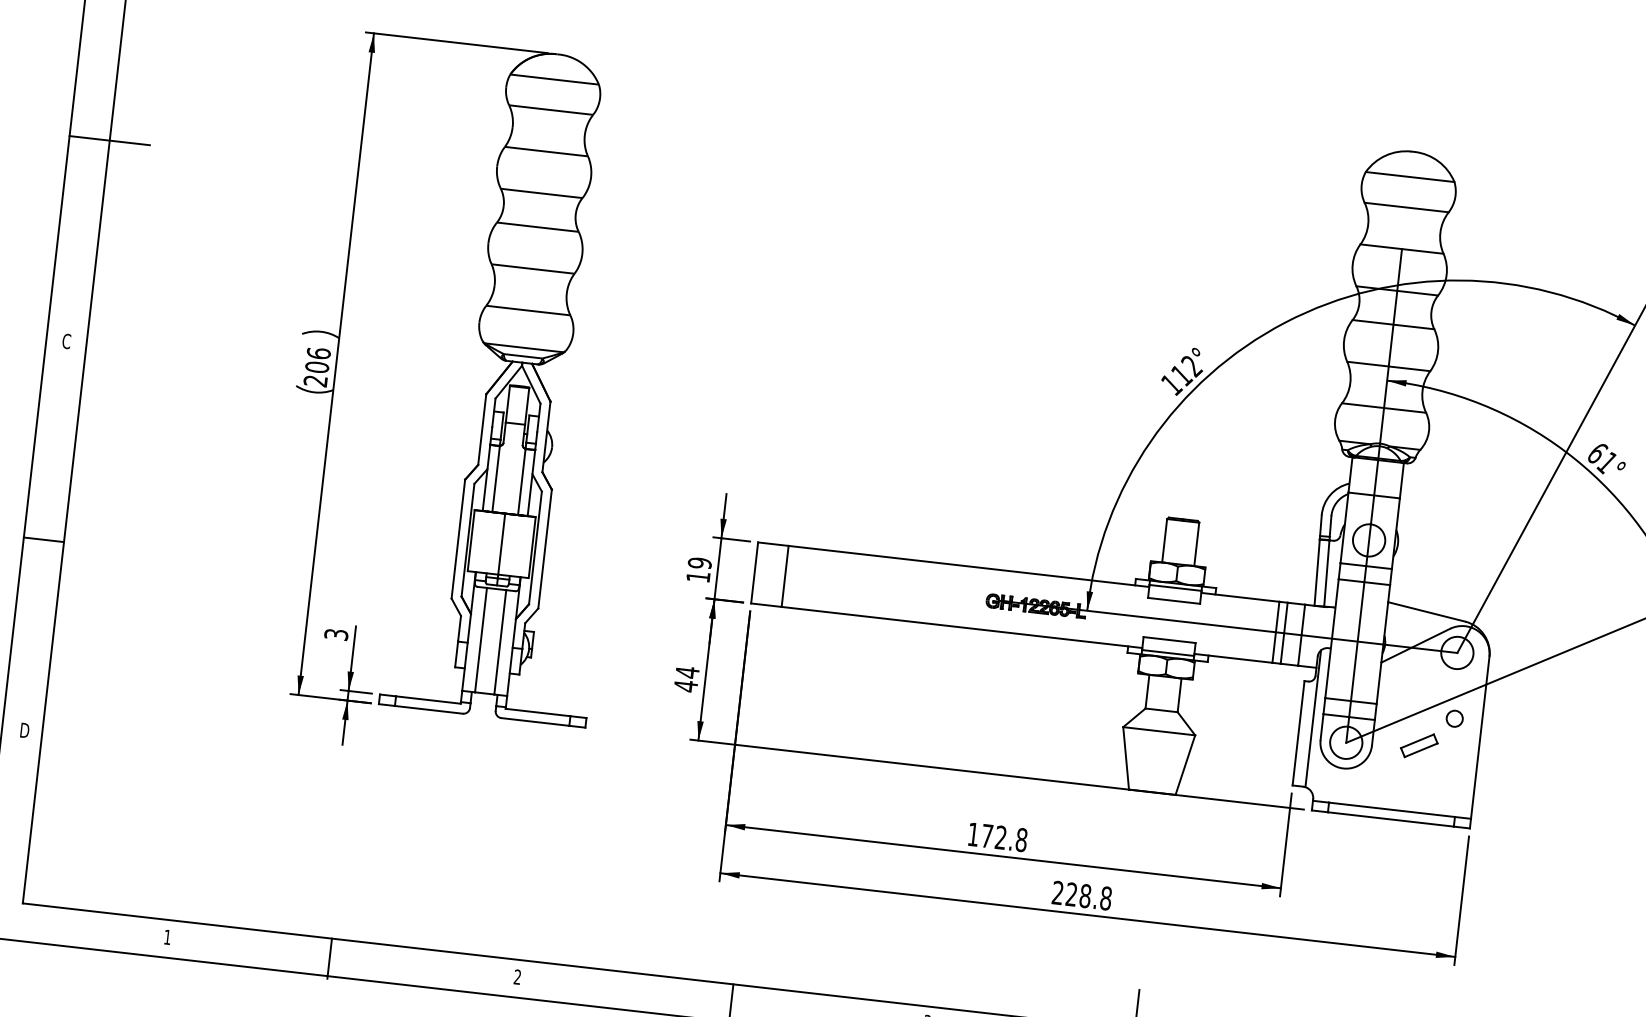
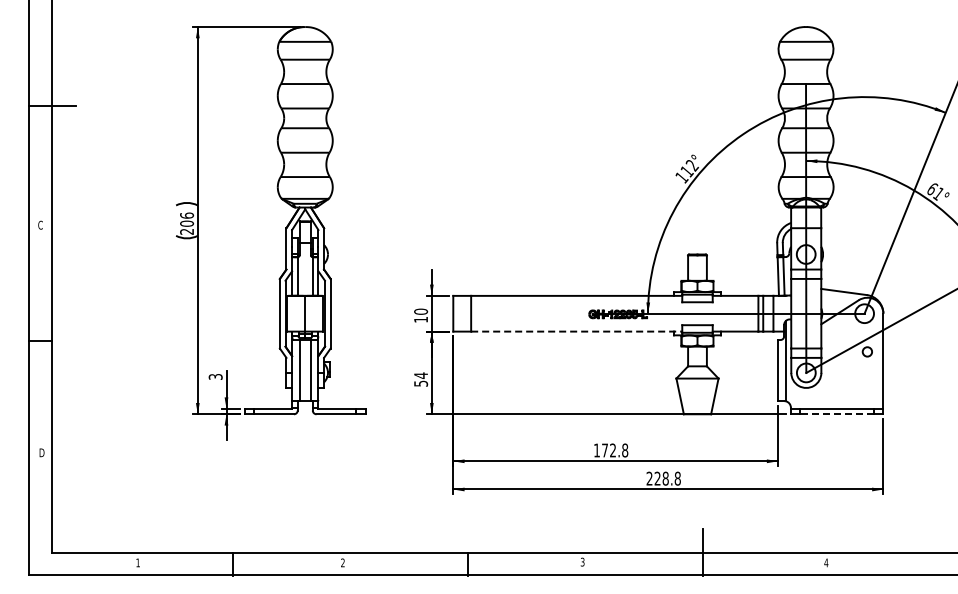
text: (700, 562) -> (421, 311), 19 -> 10
line: (961, 627) -> (576, 331), solid -> dashed
text: (686, 685) -> (421, 383), 44 -> 54
part: (1418, 745) -> (848, 369), removed
line: (1391, 819) -> (837, 414), solid -> dashed

